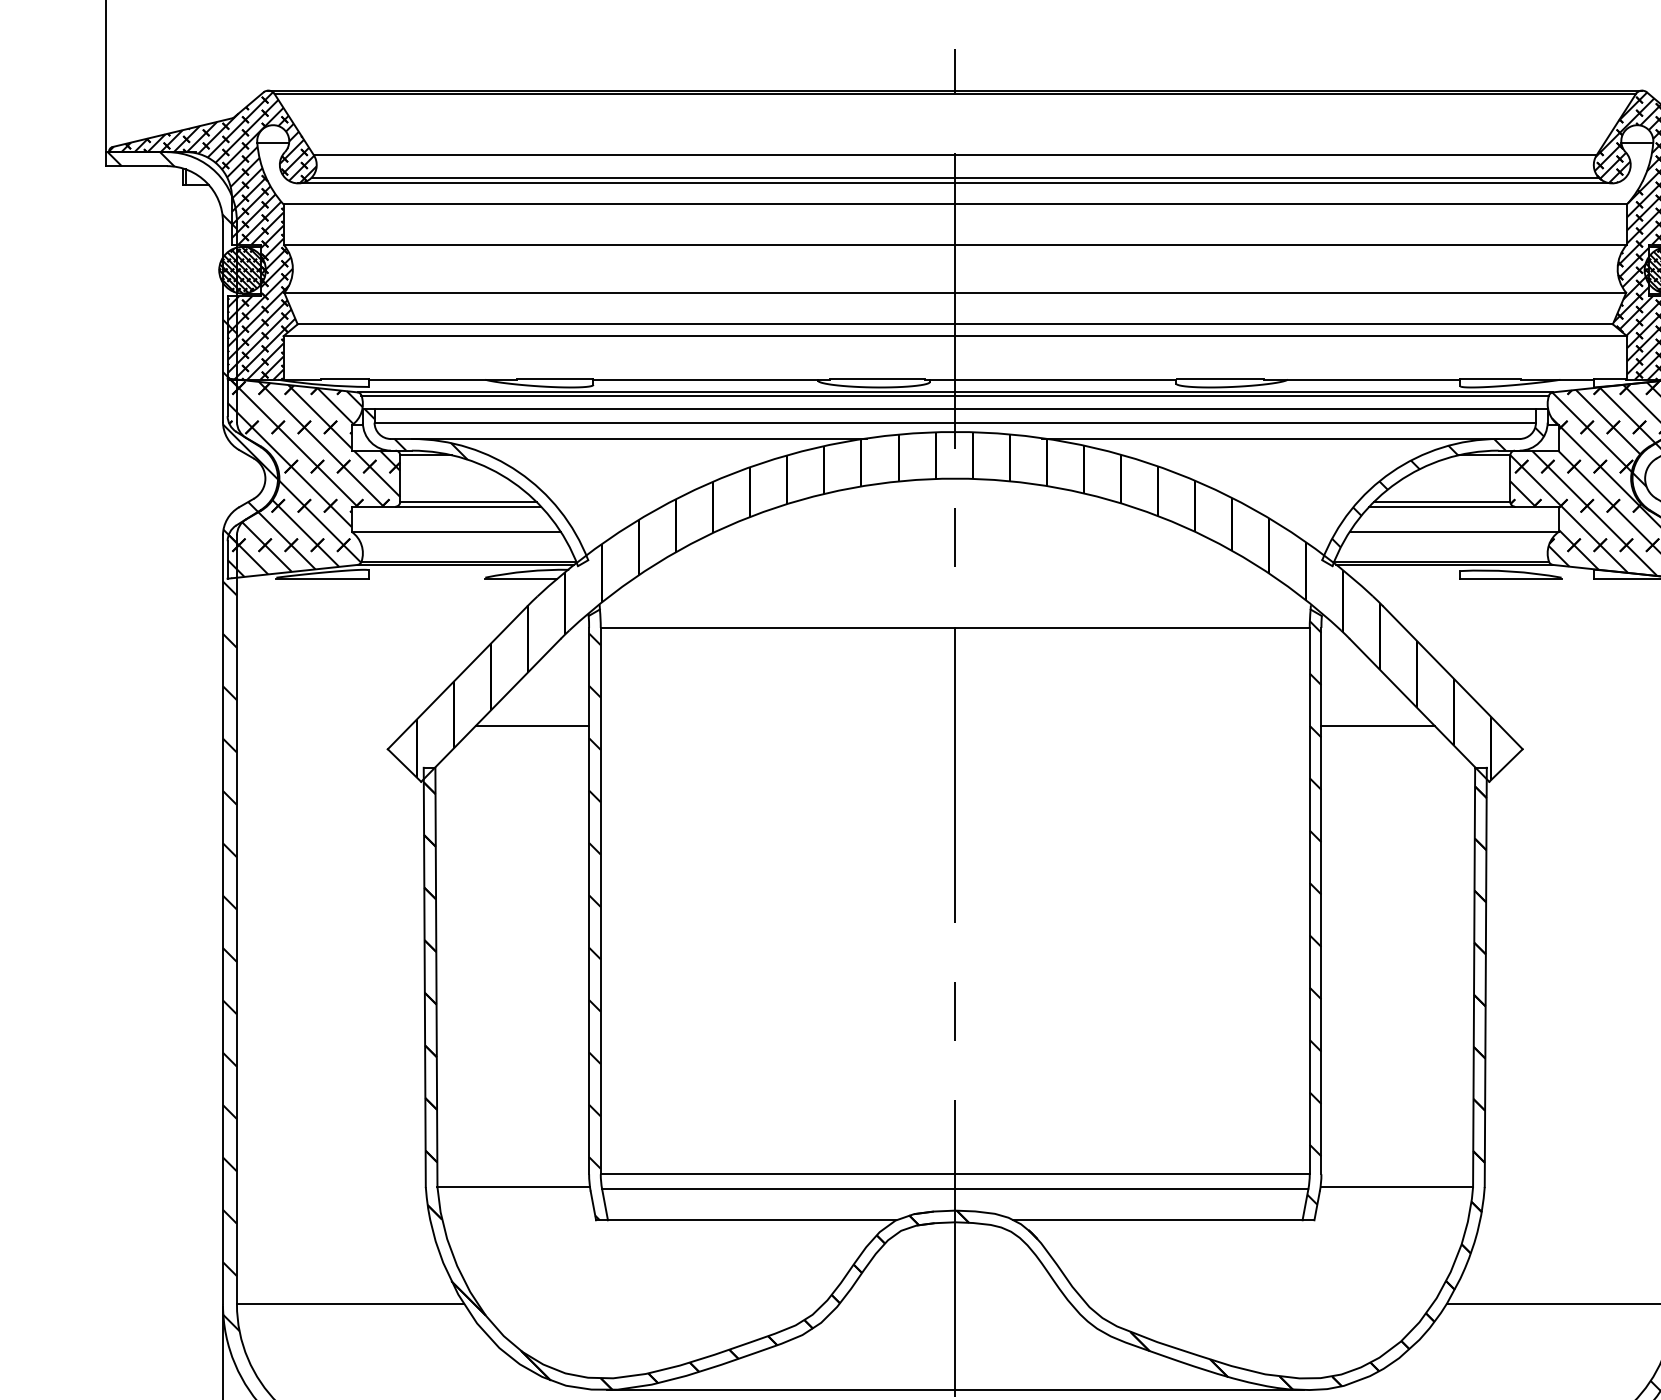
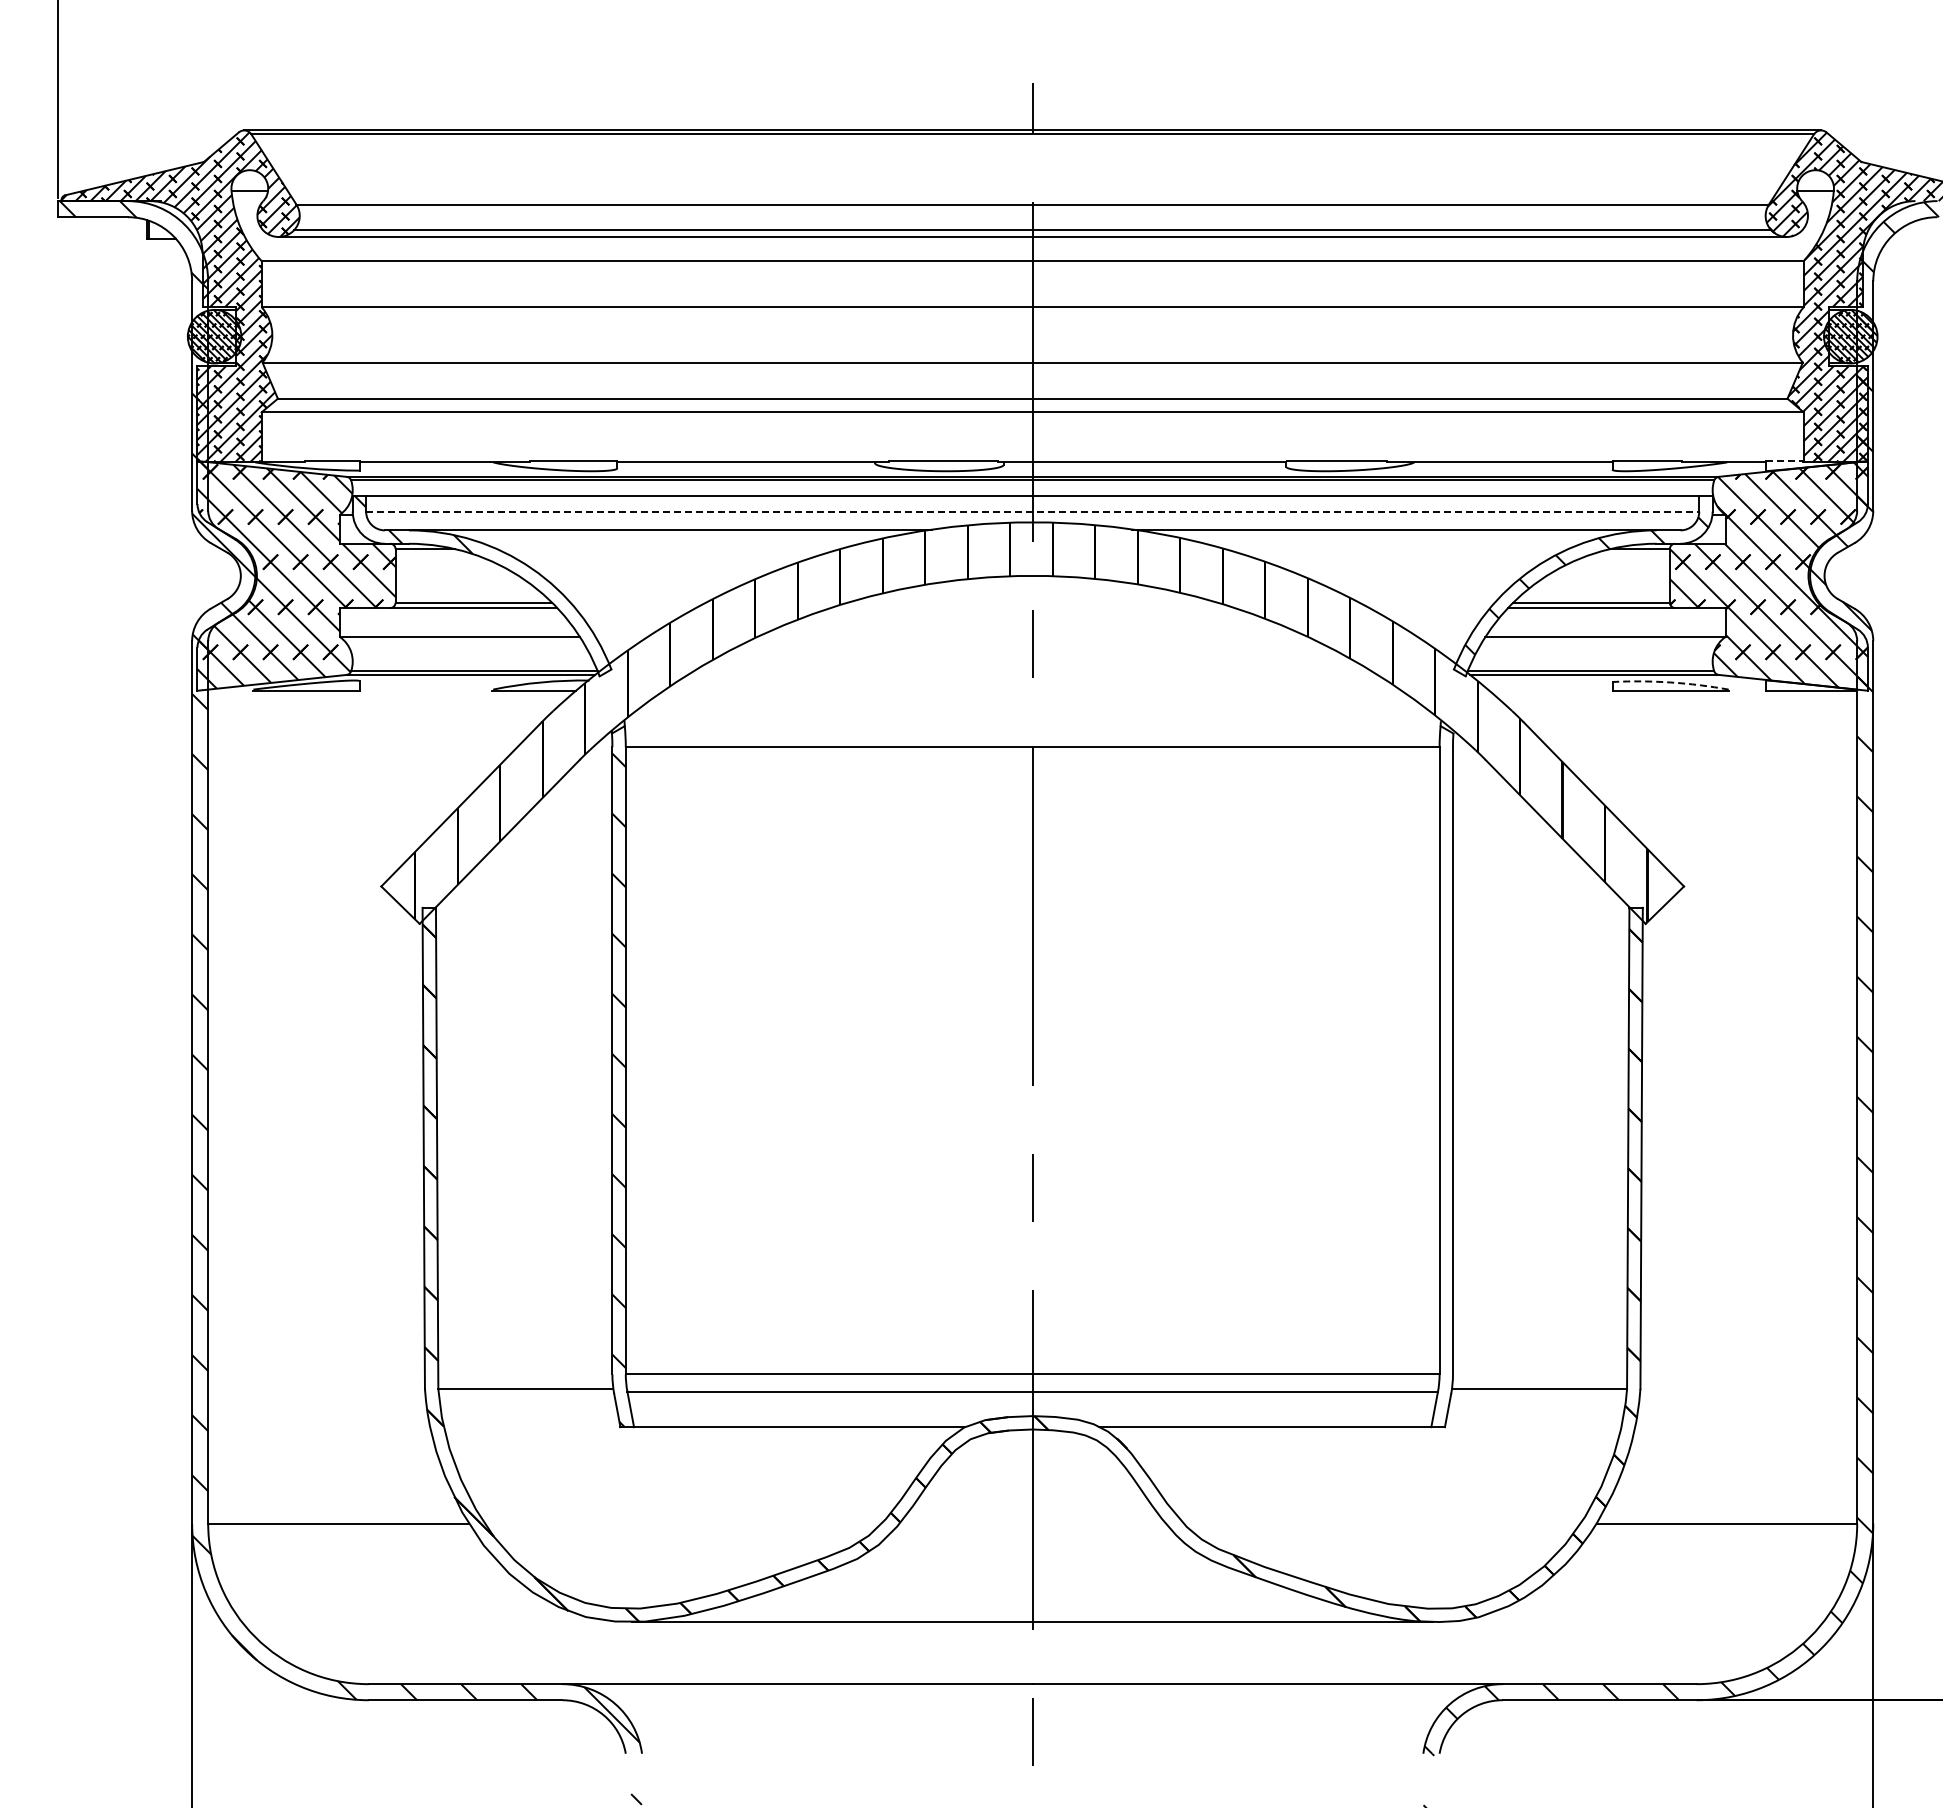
line: (1611, 378) -> (1785, 461), solid -> dashed
line: (955, 422) -> (1032, 511), solid -> dashed
arc: (1510, 571) -> (1670, 682), solid -> dashed
line: (532, 725) -> (547, 859), removed
line: (1377, 725) -> (1517, 859), removed
hatch: (1314, 913) -> (1444, 1074), removed

